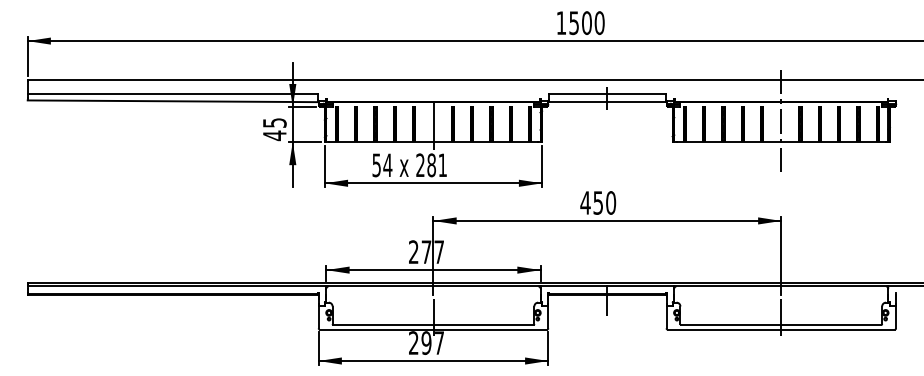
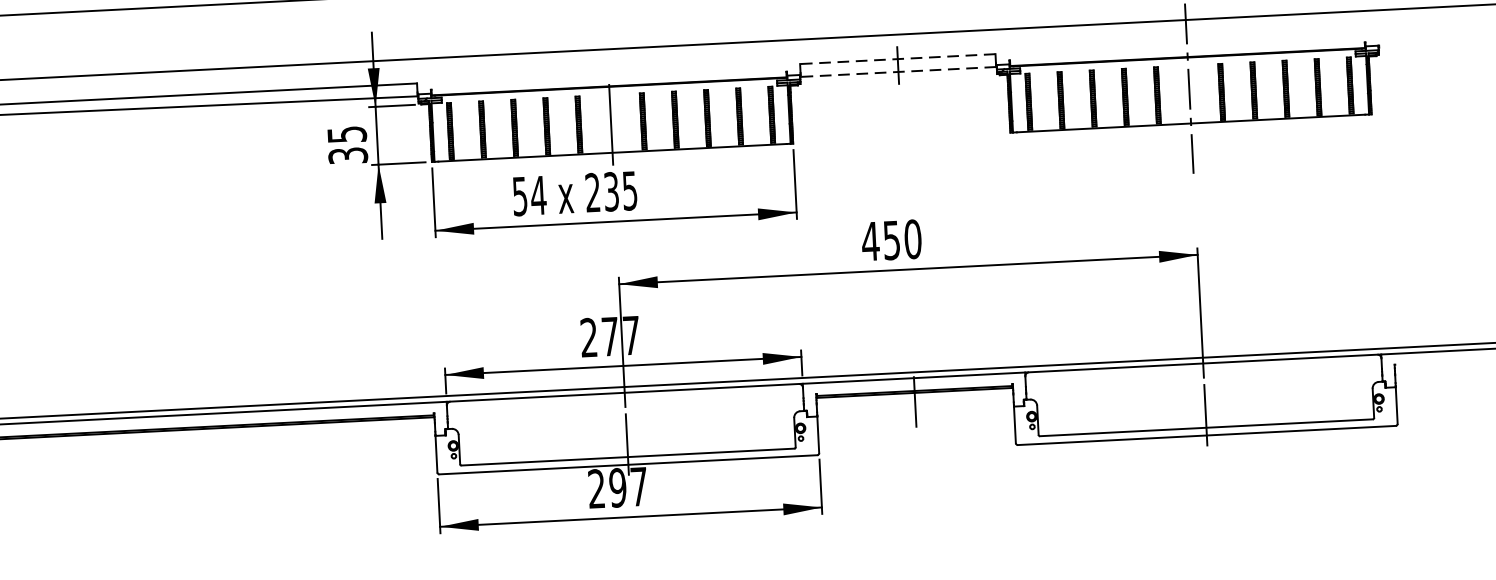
line: (607, 94) -> (897, 59), solid -> dashed
line: (607, 102) -> (898, 72), solid -> dashed
text: (274, 135) -> (347, 155), 45 -> 35
text: (436, 165) -> (619, 191), 281 -> 235

